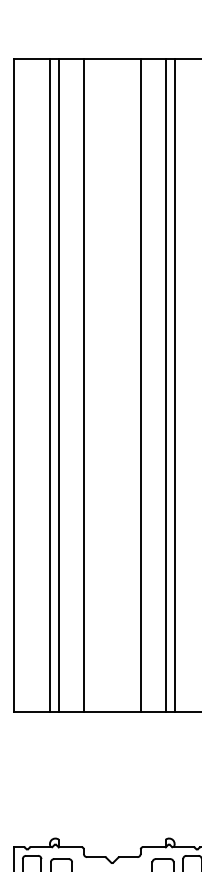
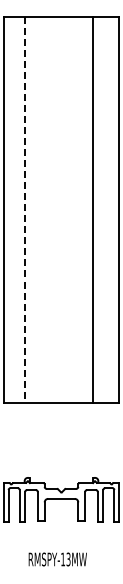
line: (49, 385) -> (24, 210), solid -> dashed
line: (58, 385) -> (29, 210), removed
line: (83, 385) -> (44, 210), removed
line: (141, 385) -> (78, 210), removed
line: (174, 385) -> (98, 210), removed

